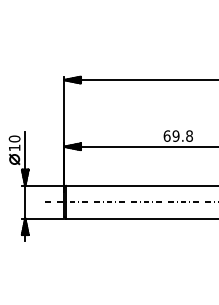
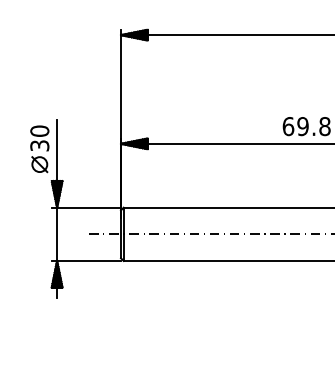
text: (14, 147) -> (39, 145), 10 -> 30

